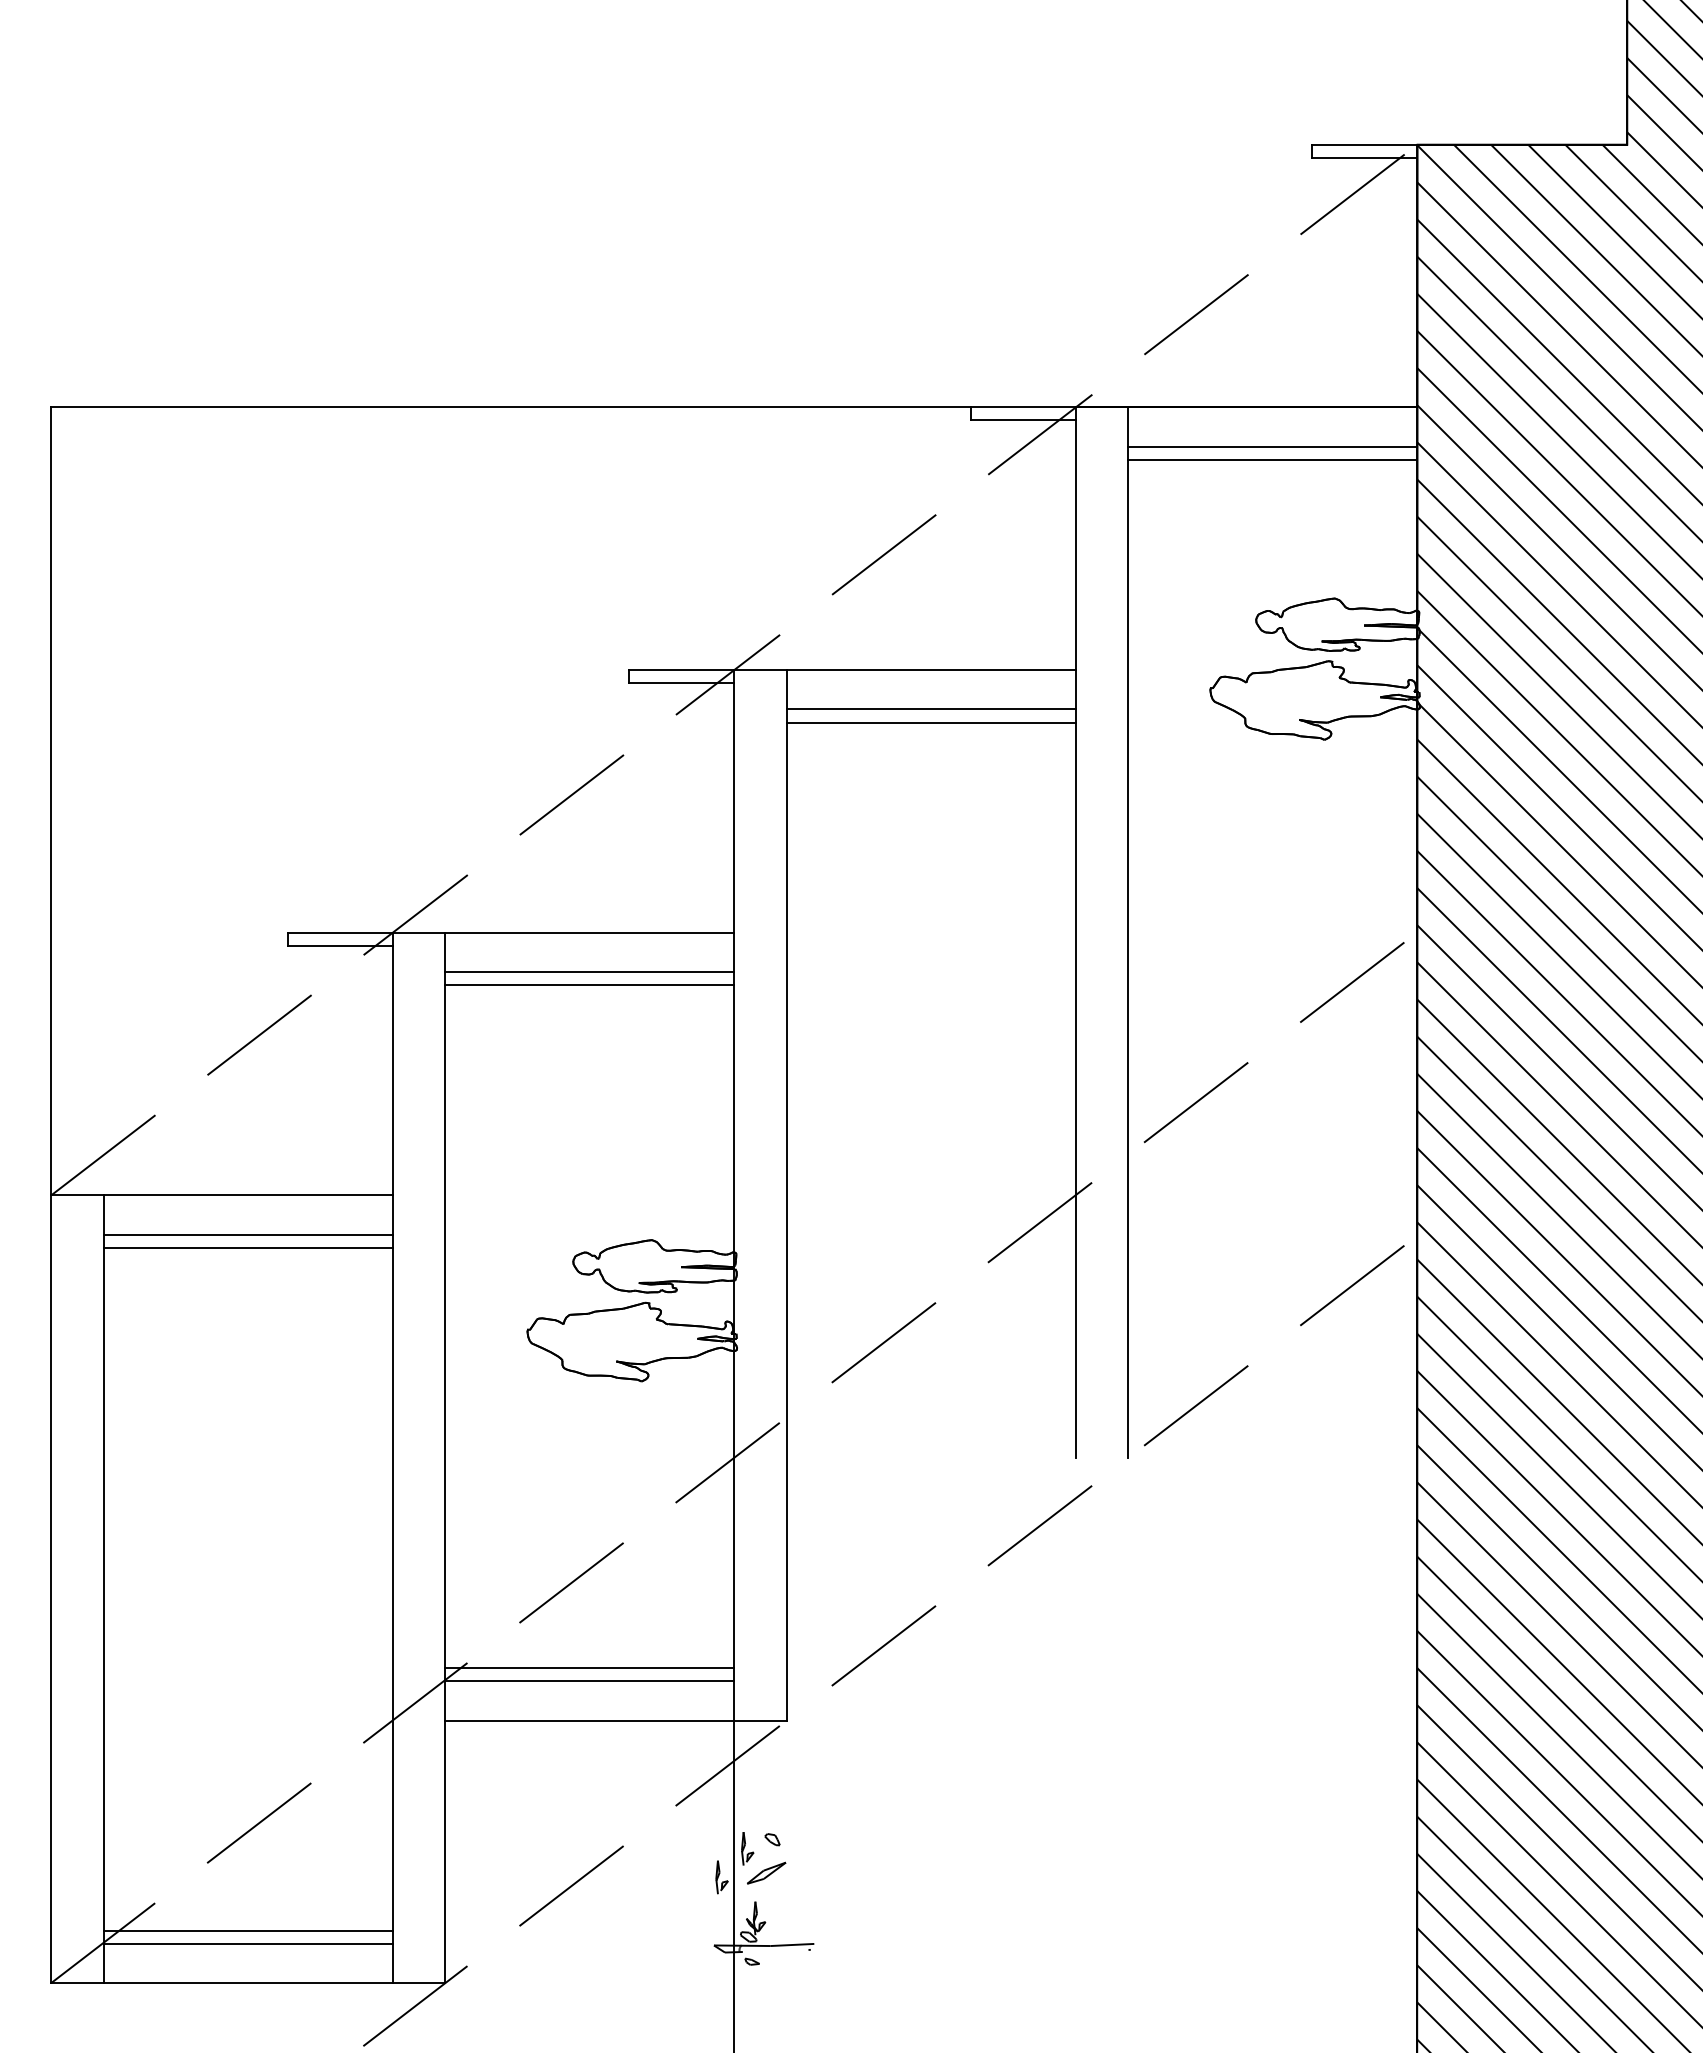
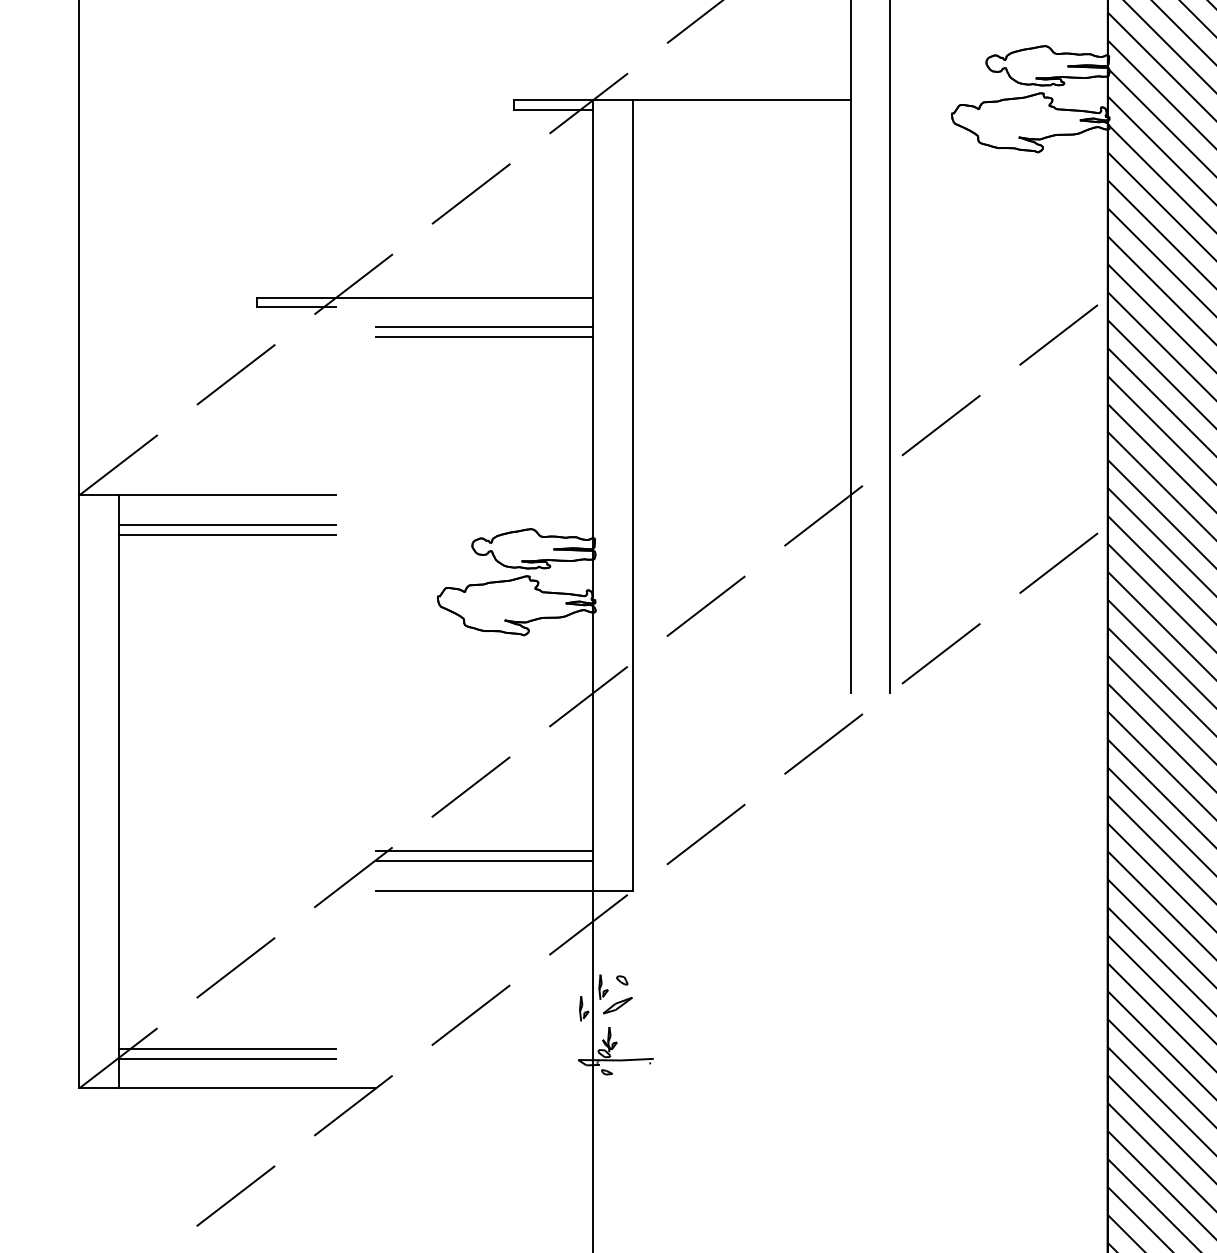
line: (930, 709) -> (741, 129), removed
line: (930, 722) -> (741, 139), removed
line: (392, 1457) -> (336, 692), removed
line: (445, 1457) -> (376, 692), removed

